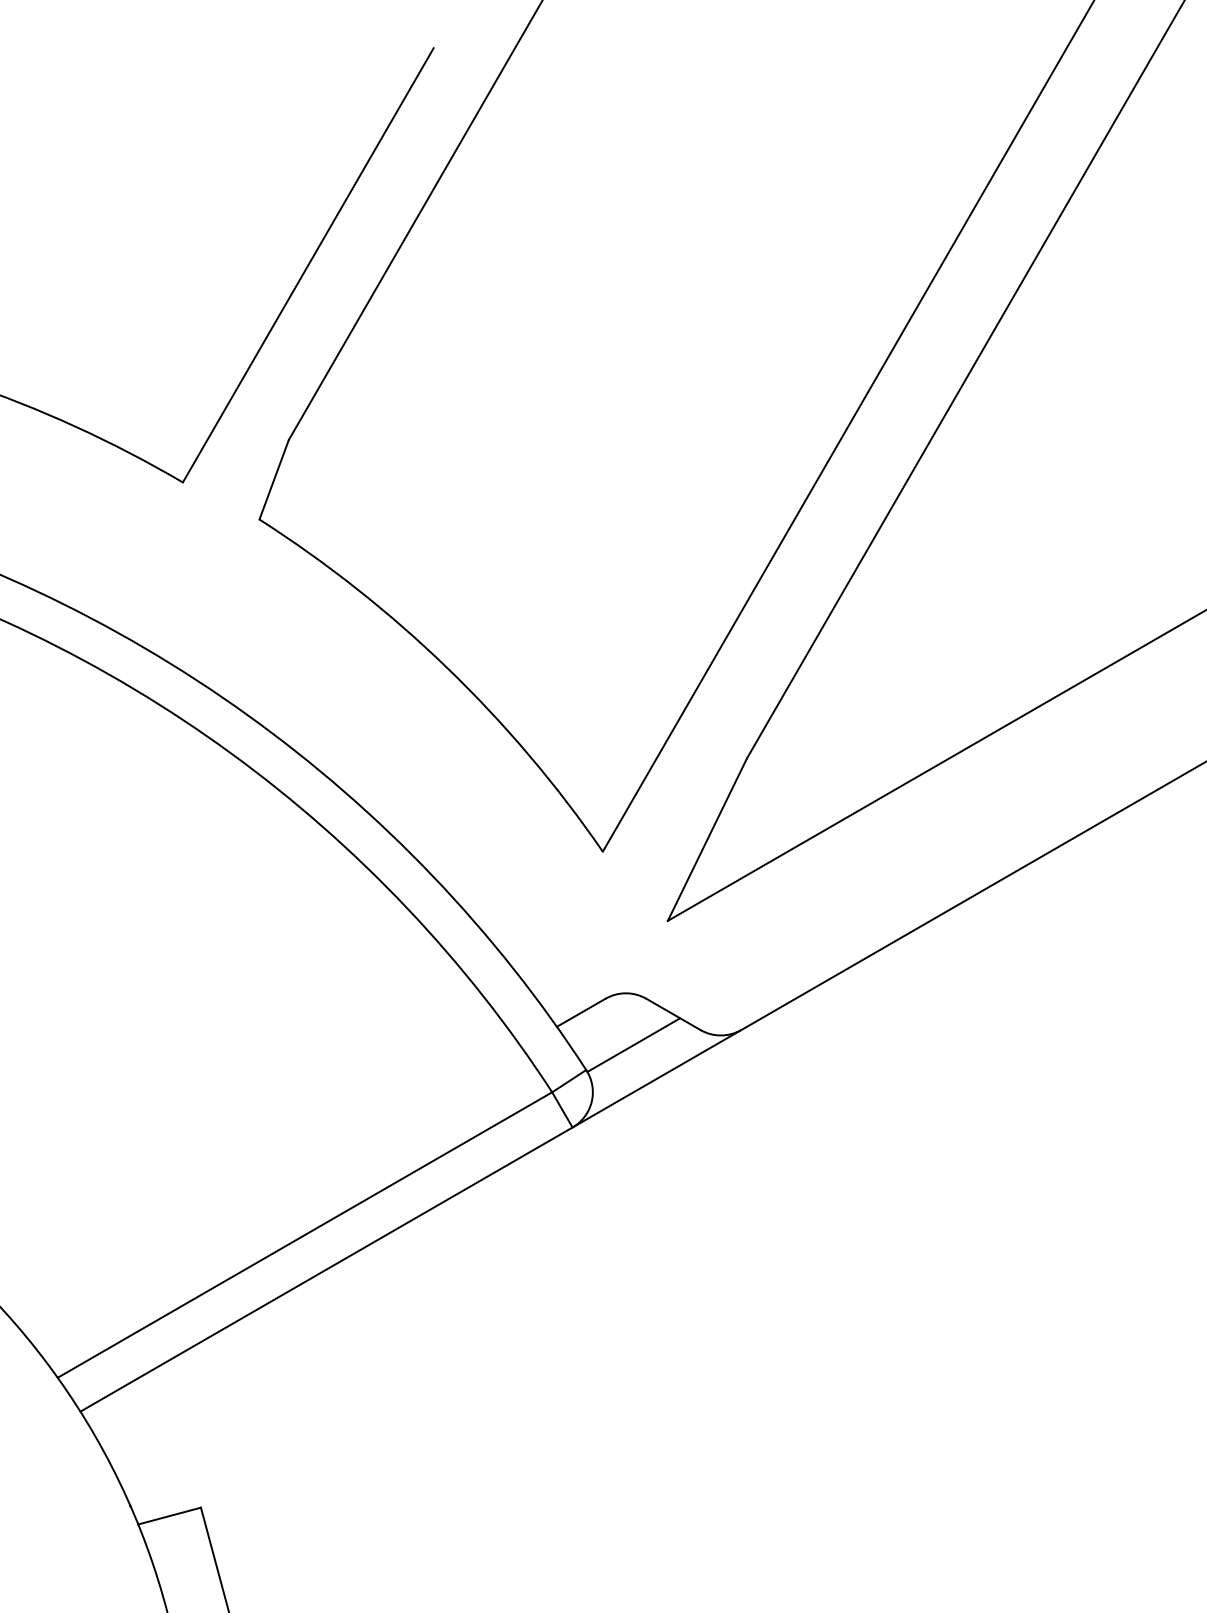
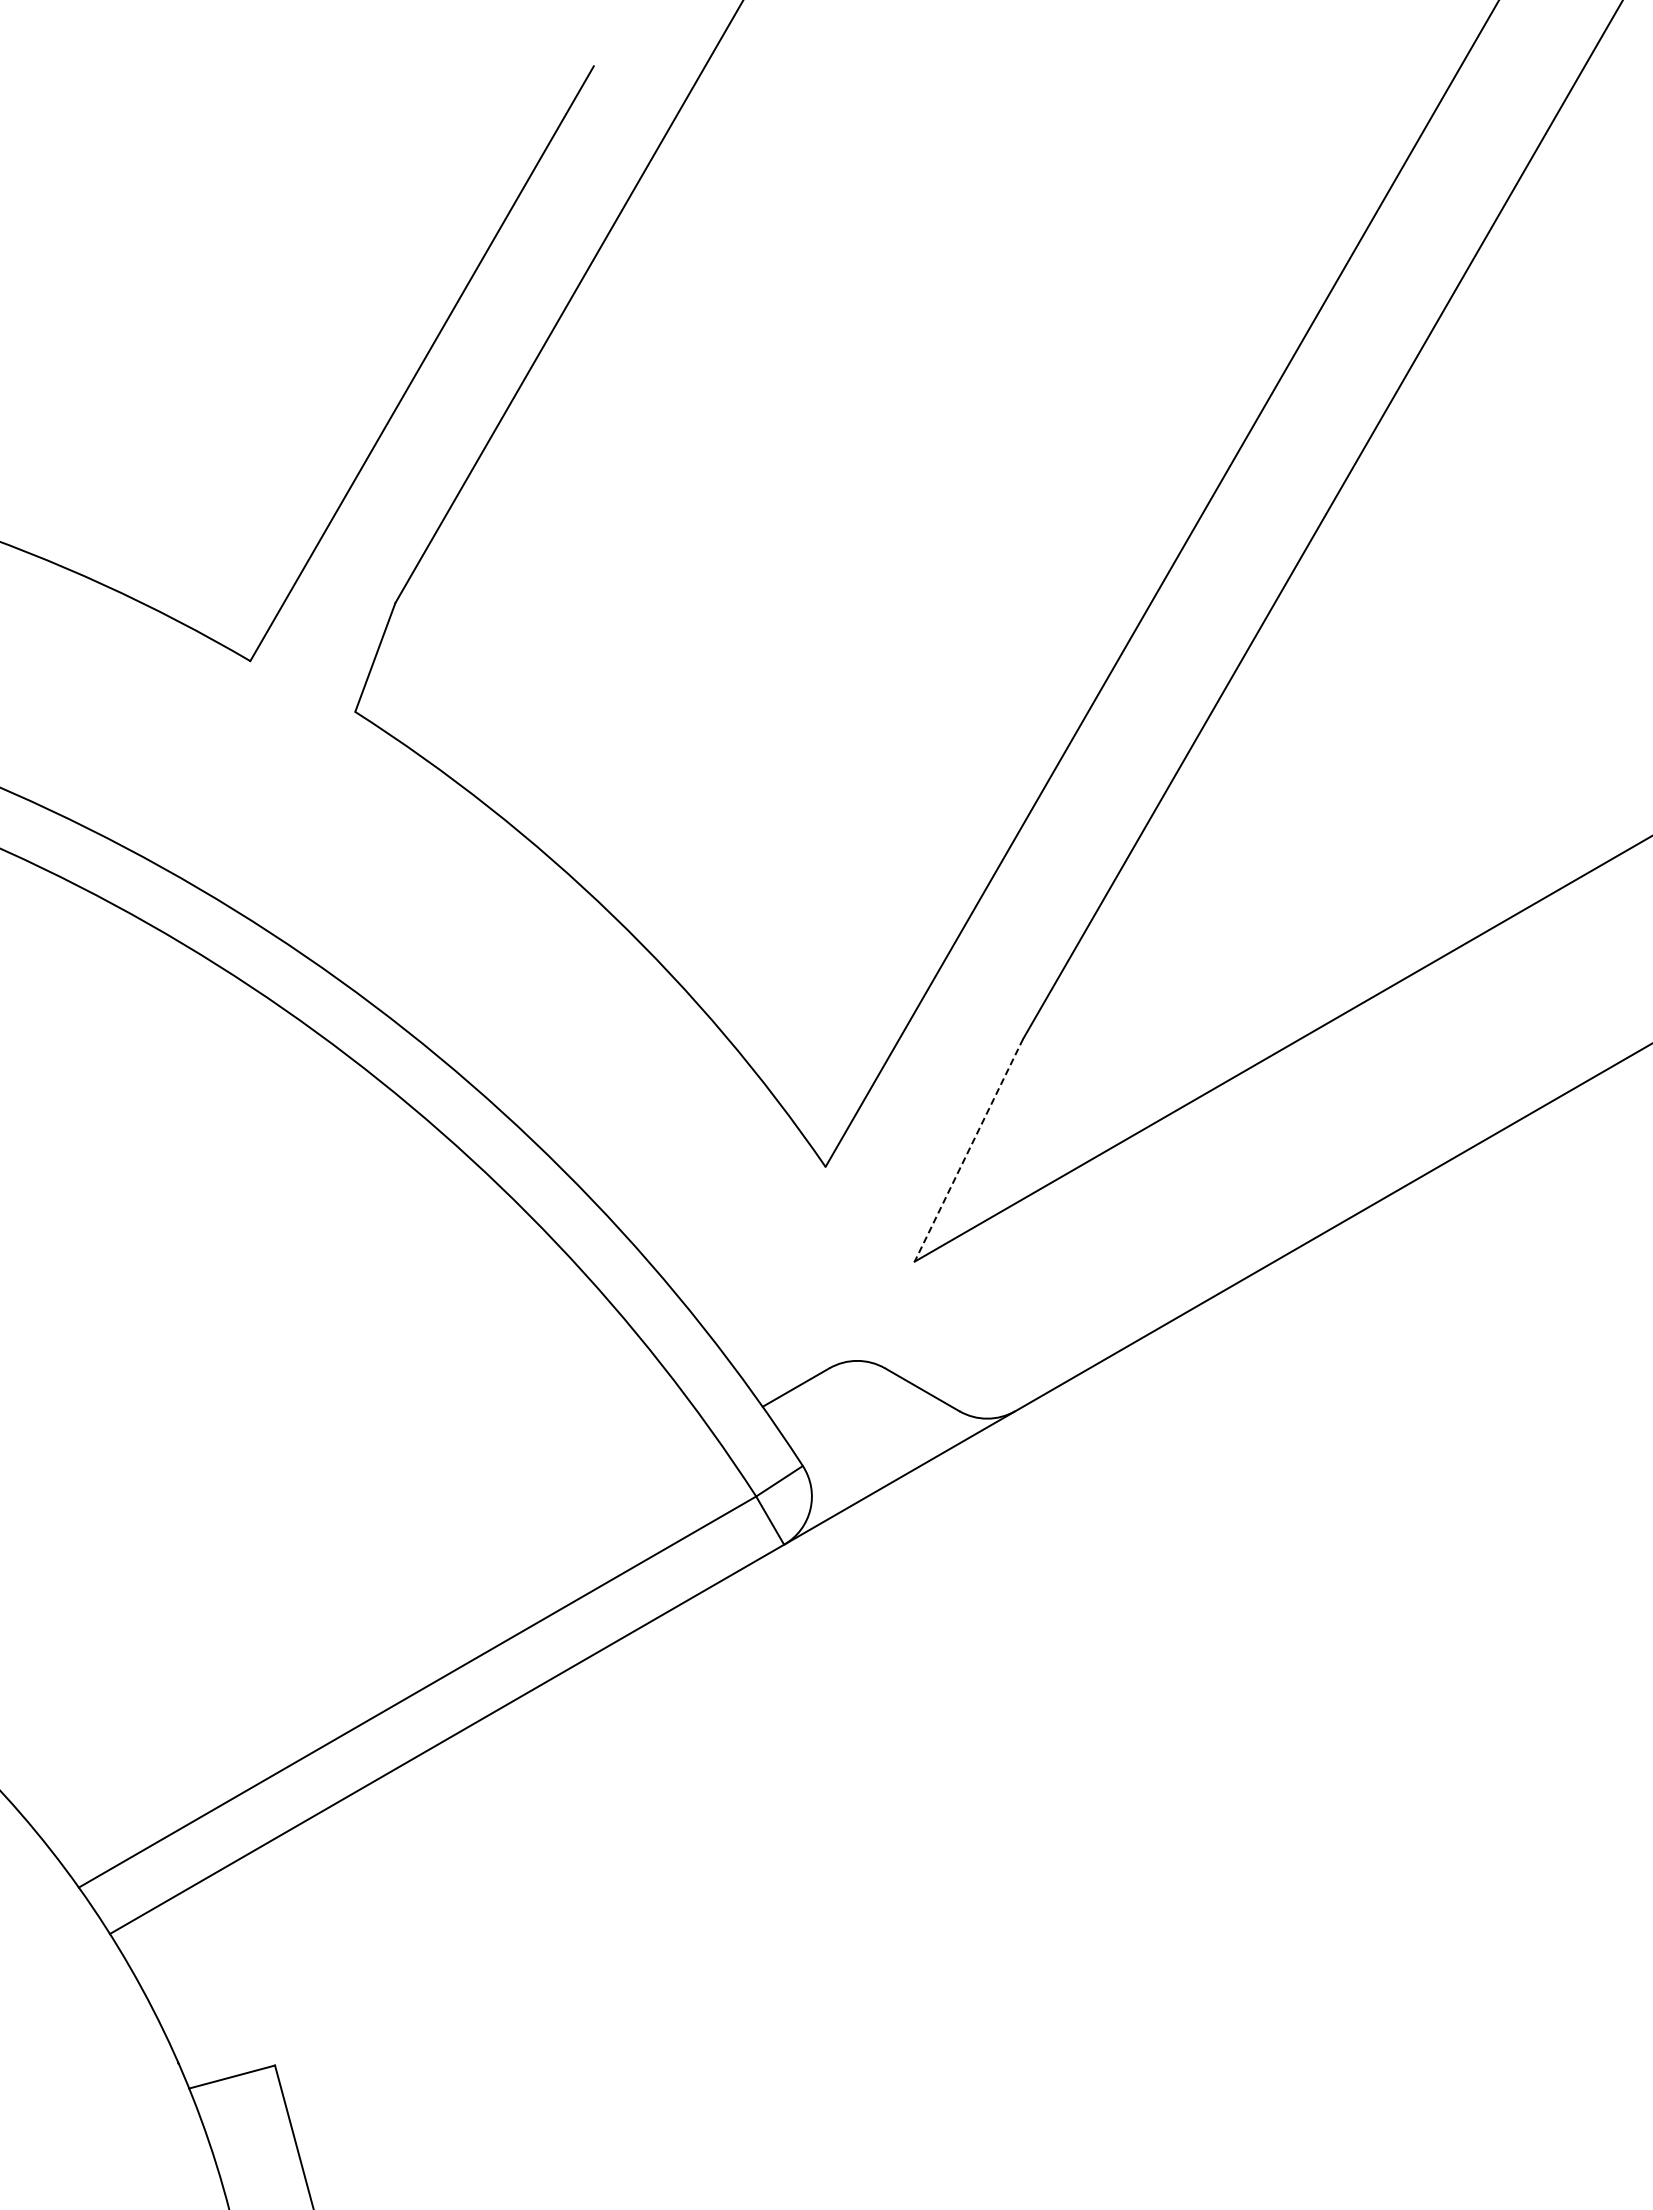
line: (707, 839) -> (968, 1150), solid -> dashed
line: (633, 1044) -> (867, 1431), removed

